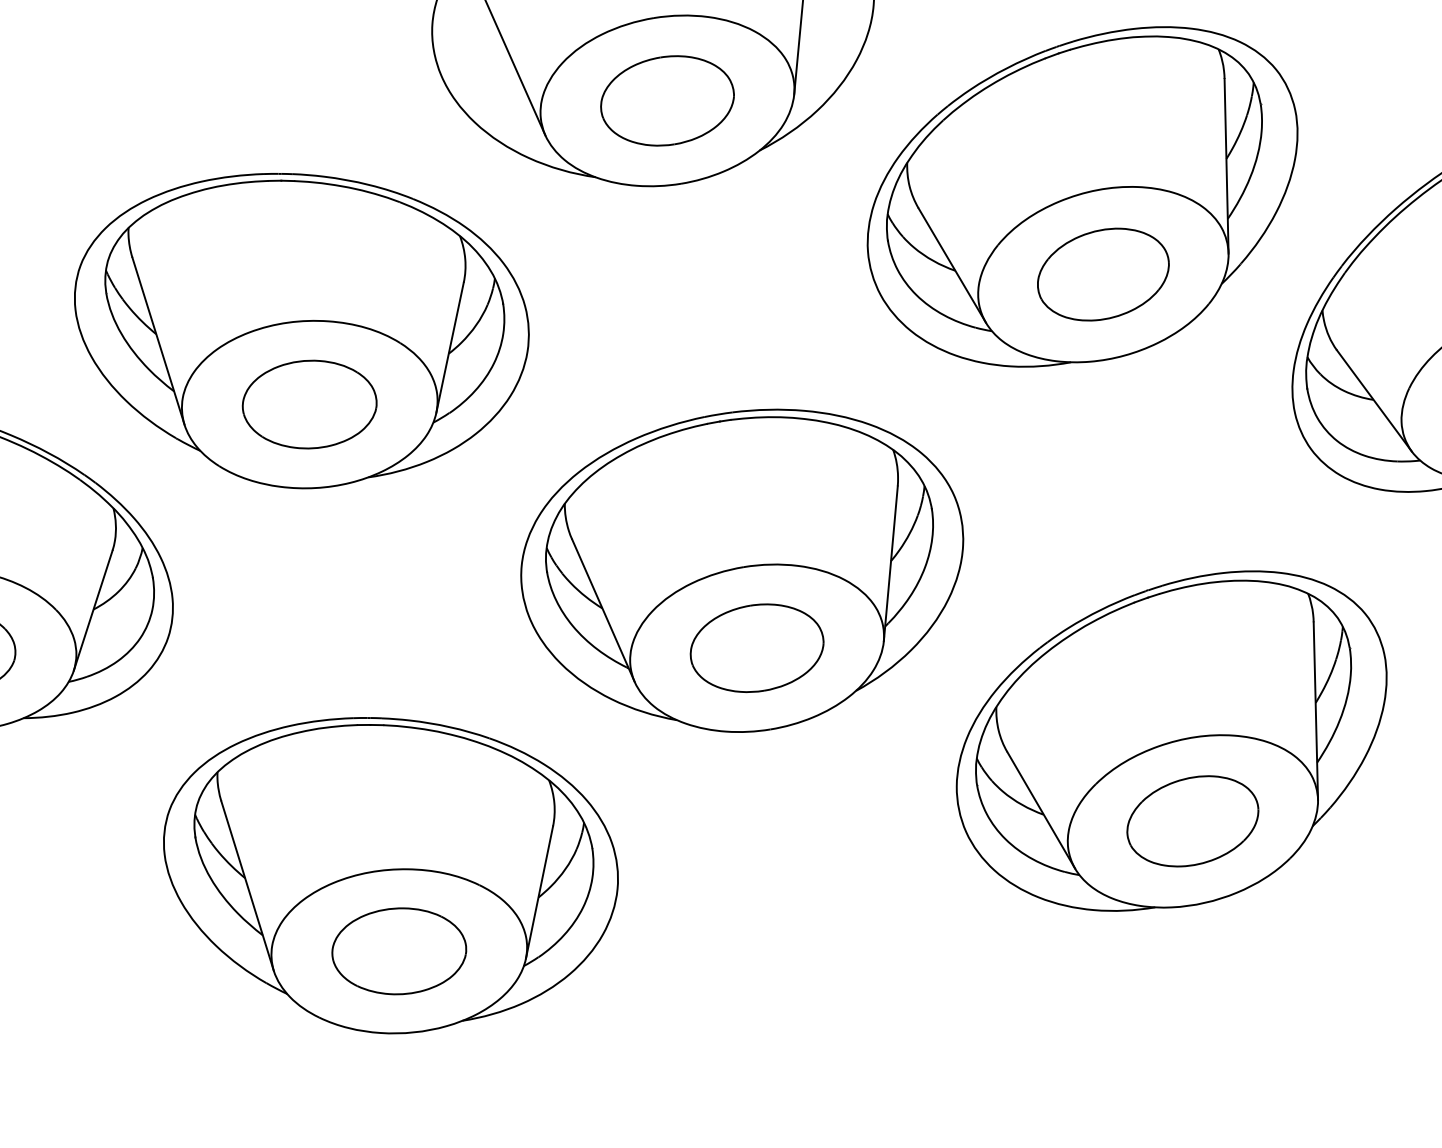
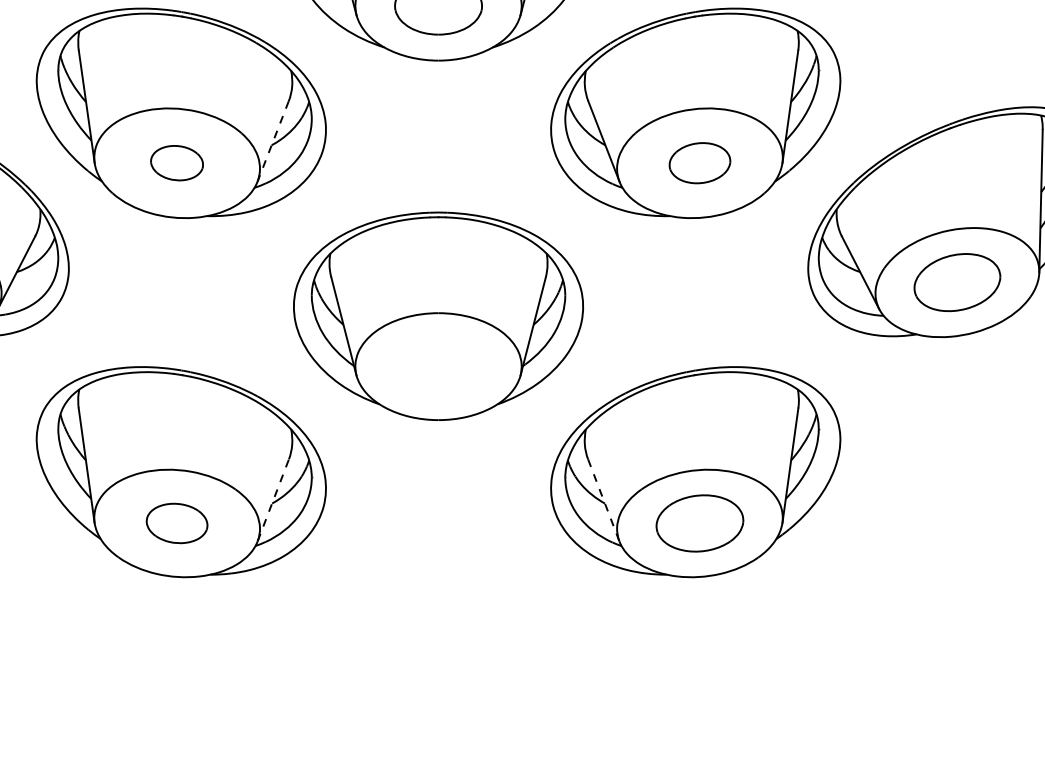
part: (1102, 273) -> (699, 162), size x0.7
line: (449, 347) -> (272, 141), solid -> dashed
part: (308, 403) -> (176, 162), size x0.6
part: (757, 648) -> (438, 366), removed
line: (1040, 810) -> (603, 500), solid -> dashed
line: (539, 892) -> (273, 500), solid -> dashed
part: (398, 951) -> (176, 523), size x0.7

